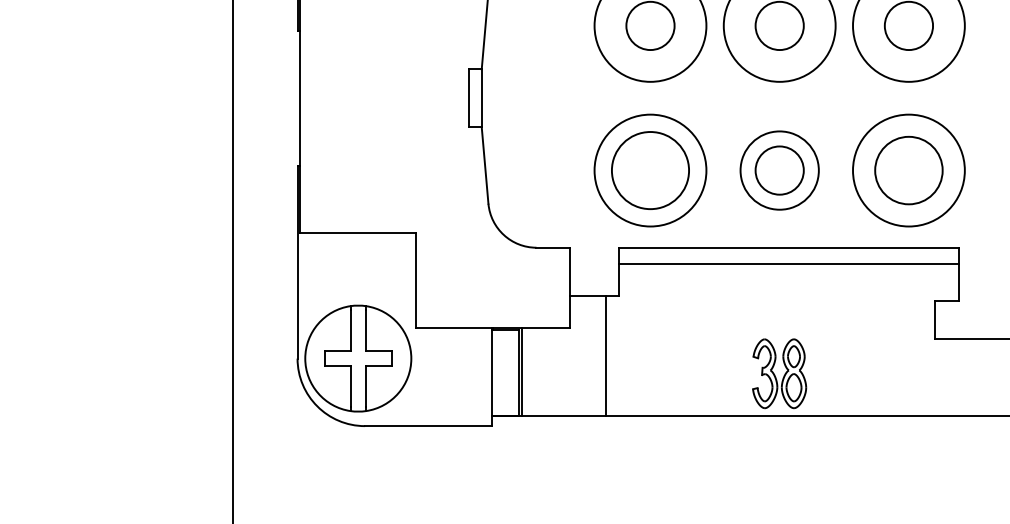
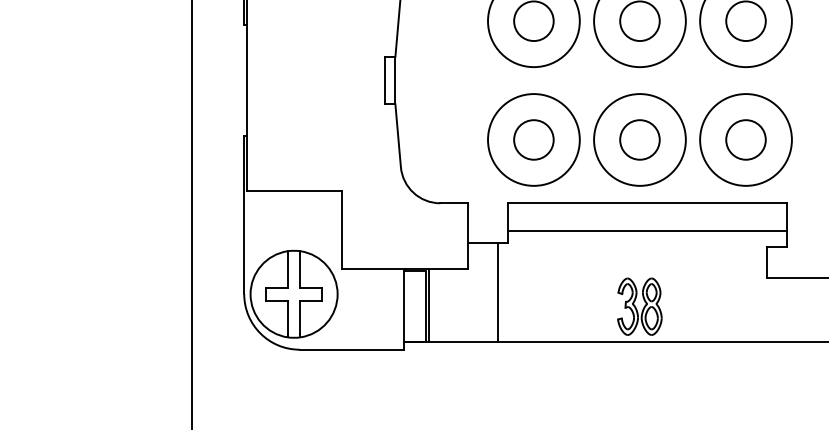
circle: (649, 170) -> (533, 139), size x0.62
circle: (779, 170) -> (639, 139), size x1.43
circle: (908, 170) -> (745, 139), size x0.71
line: (788, 263) -> (647, 230), moved

